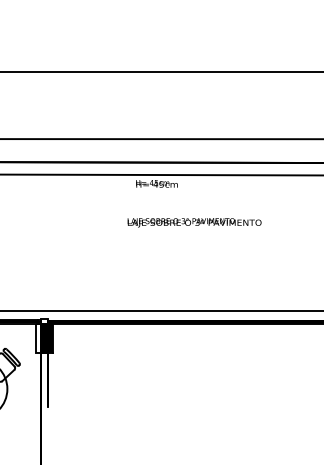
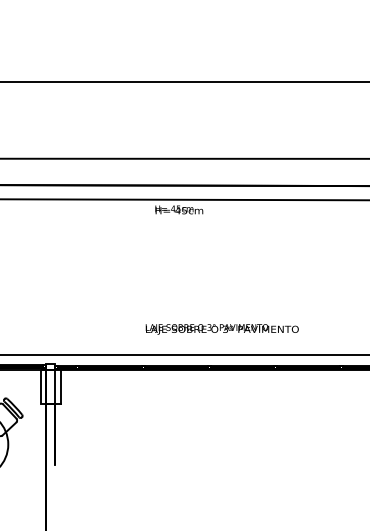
text: (193, 222) -> (221, 329), moved
fill: (46, 338) -> (53, 386), removed

